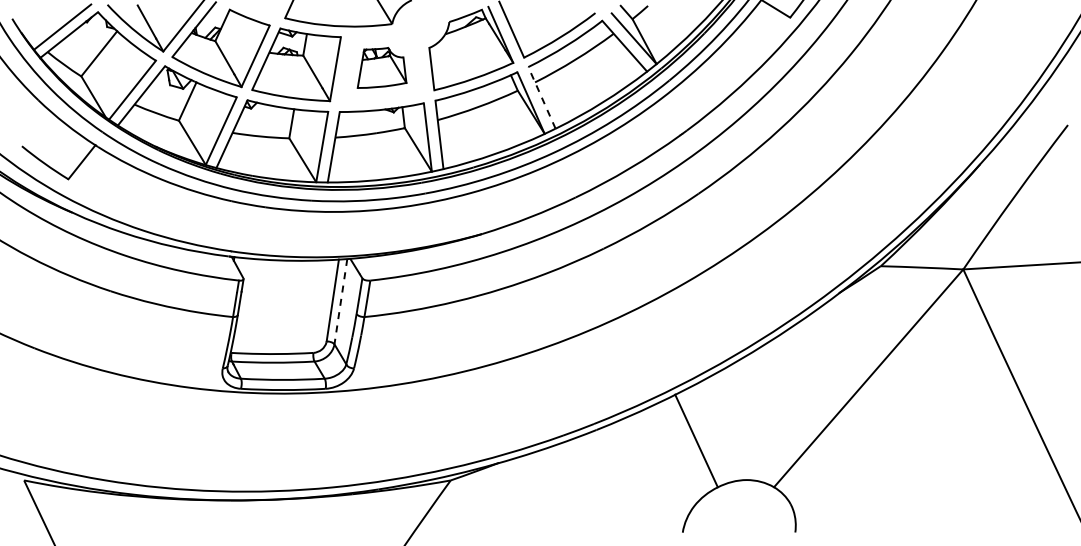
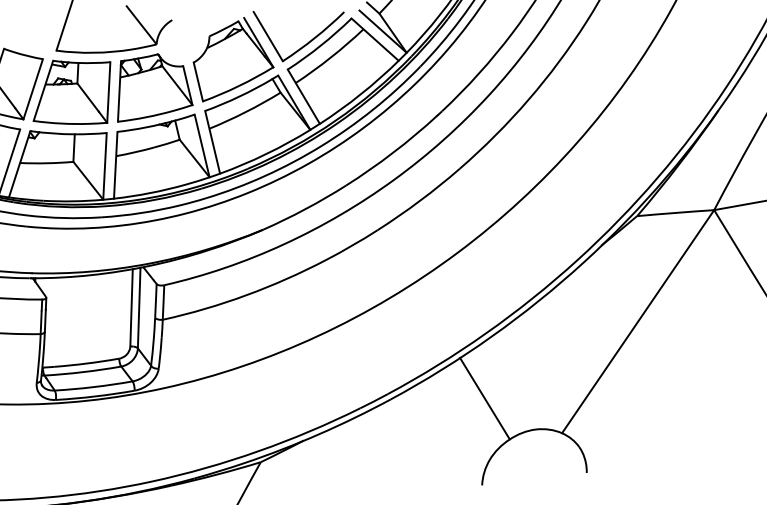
part: (381, 67) -> (151, 85), size x1.67
line: (541, 97) -> (303, 96), dashed -> solid
line: (340, 302) -> (138, 308), dashed -> solid

